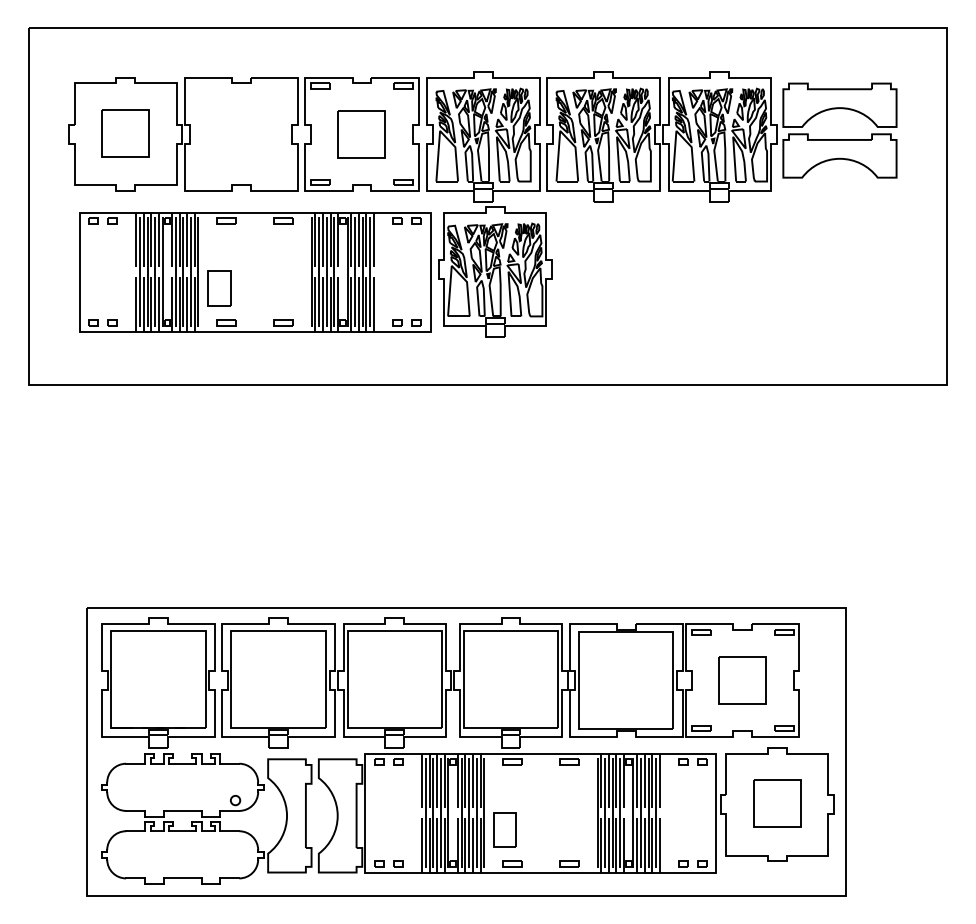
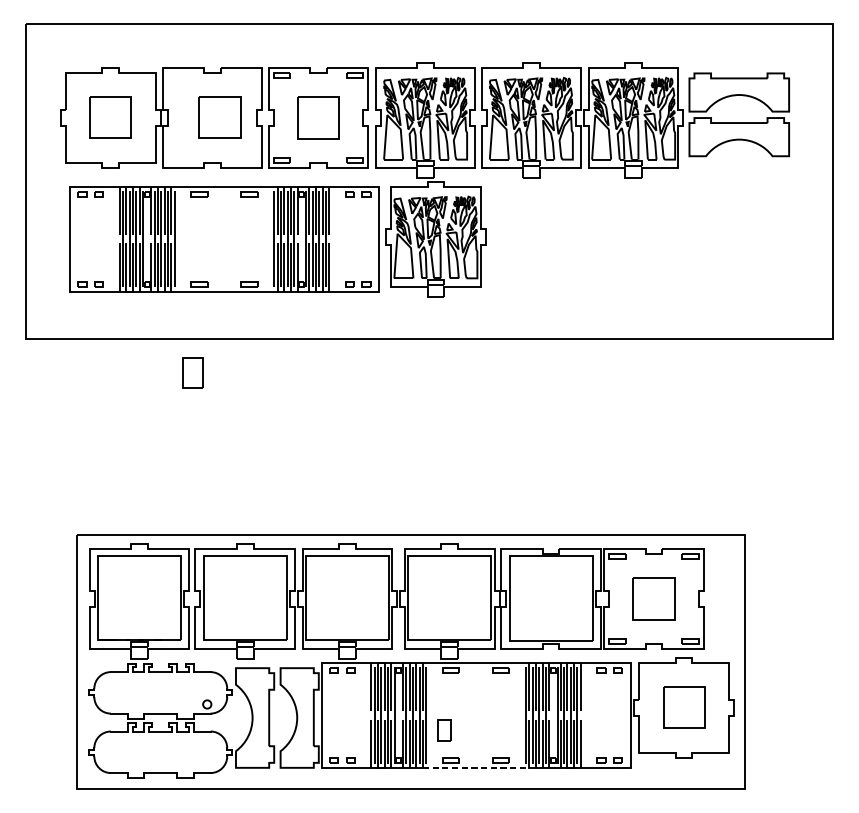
part: (249, 133) -> (219, 117), added
part: (219, 288) -> (193, 372), moved
part: (504, 829) -> (444, 729), size x0.7
line: (541, 872) -> (476, 767), solid -> dashed

